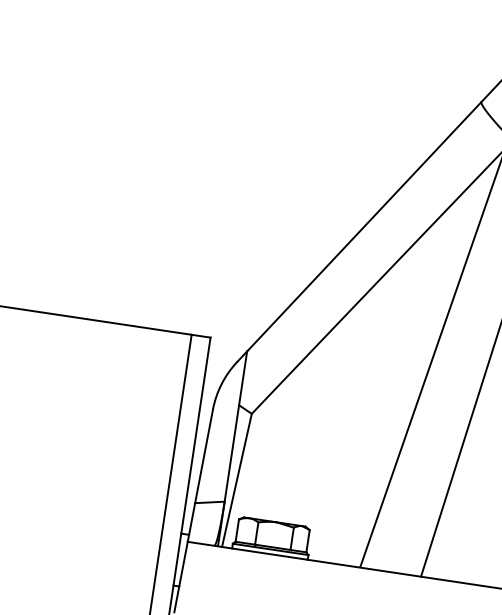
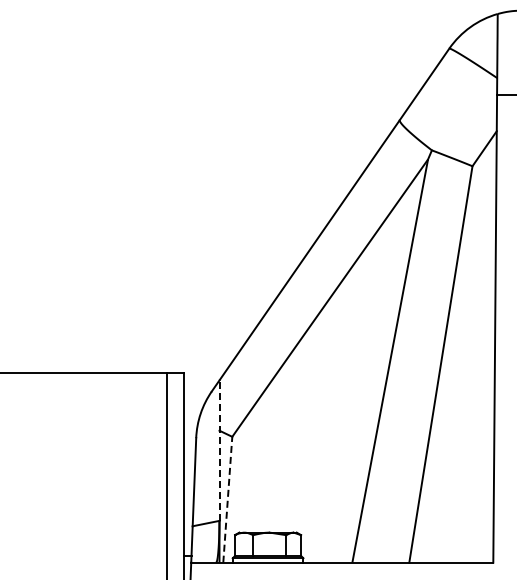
line: (235, 426) -> (219, 450), solid -> dashed
line: (236, 480) -> (227, 499), solid -> dashed

